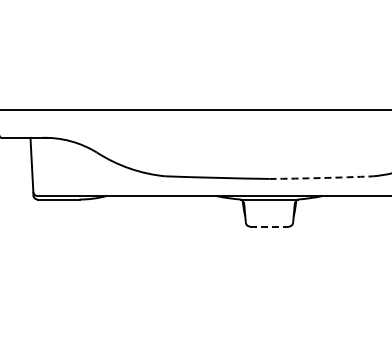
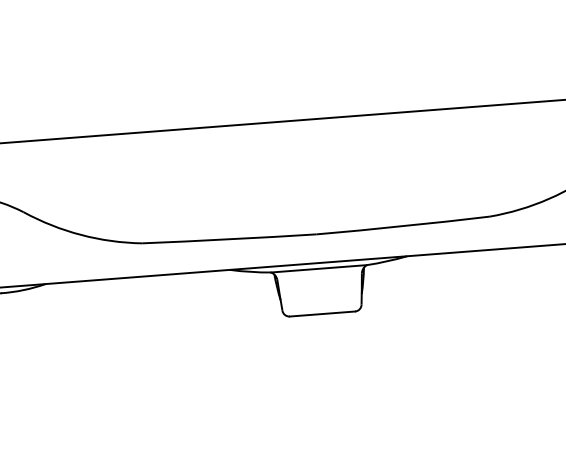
arc: (321, 178) -> (403, 226), dashed -> solid
line: (269, 226) -> (322, 313), dashed -> solid

